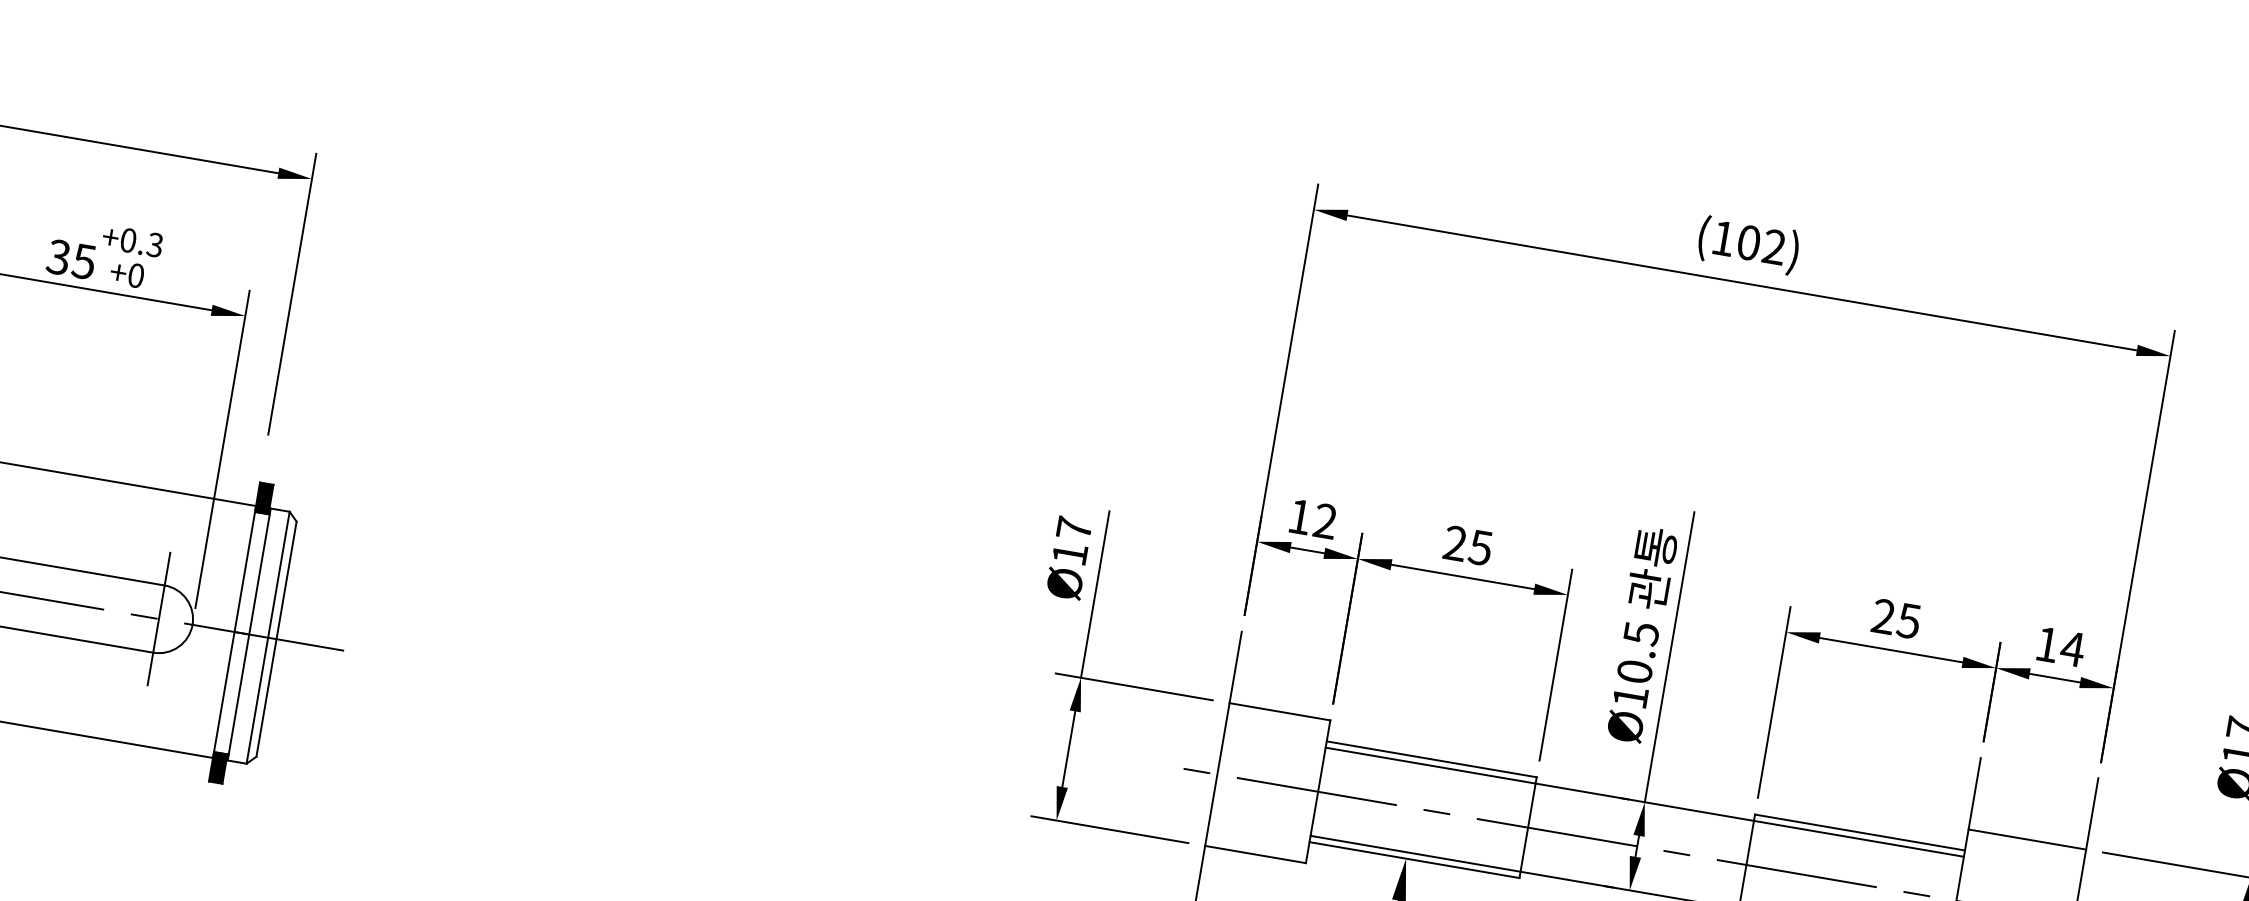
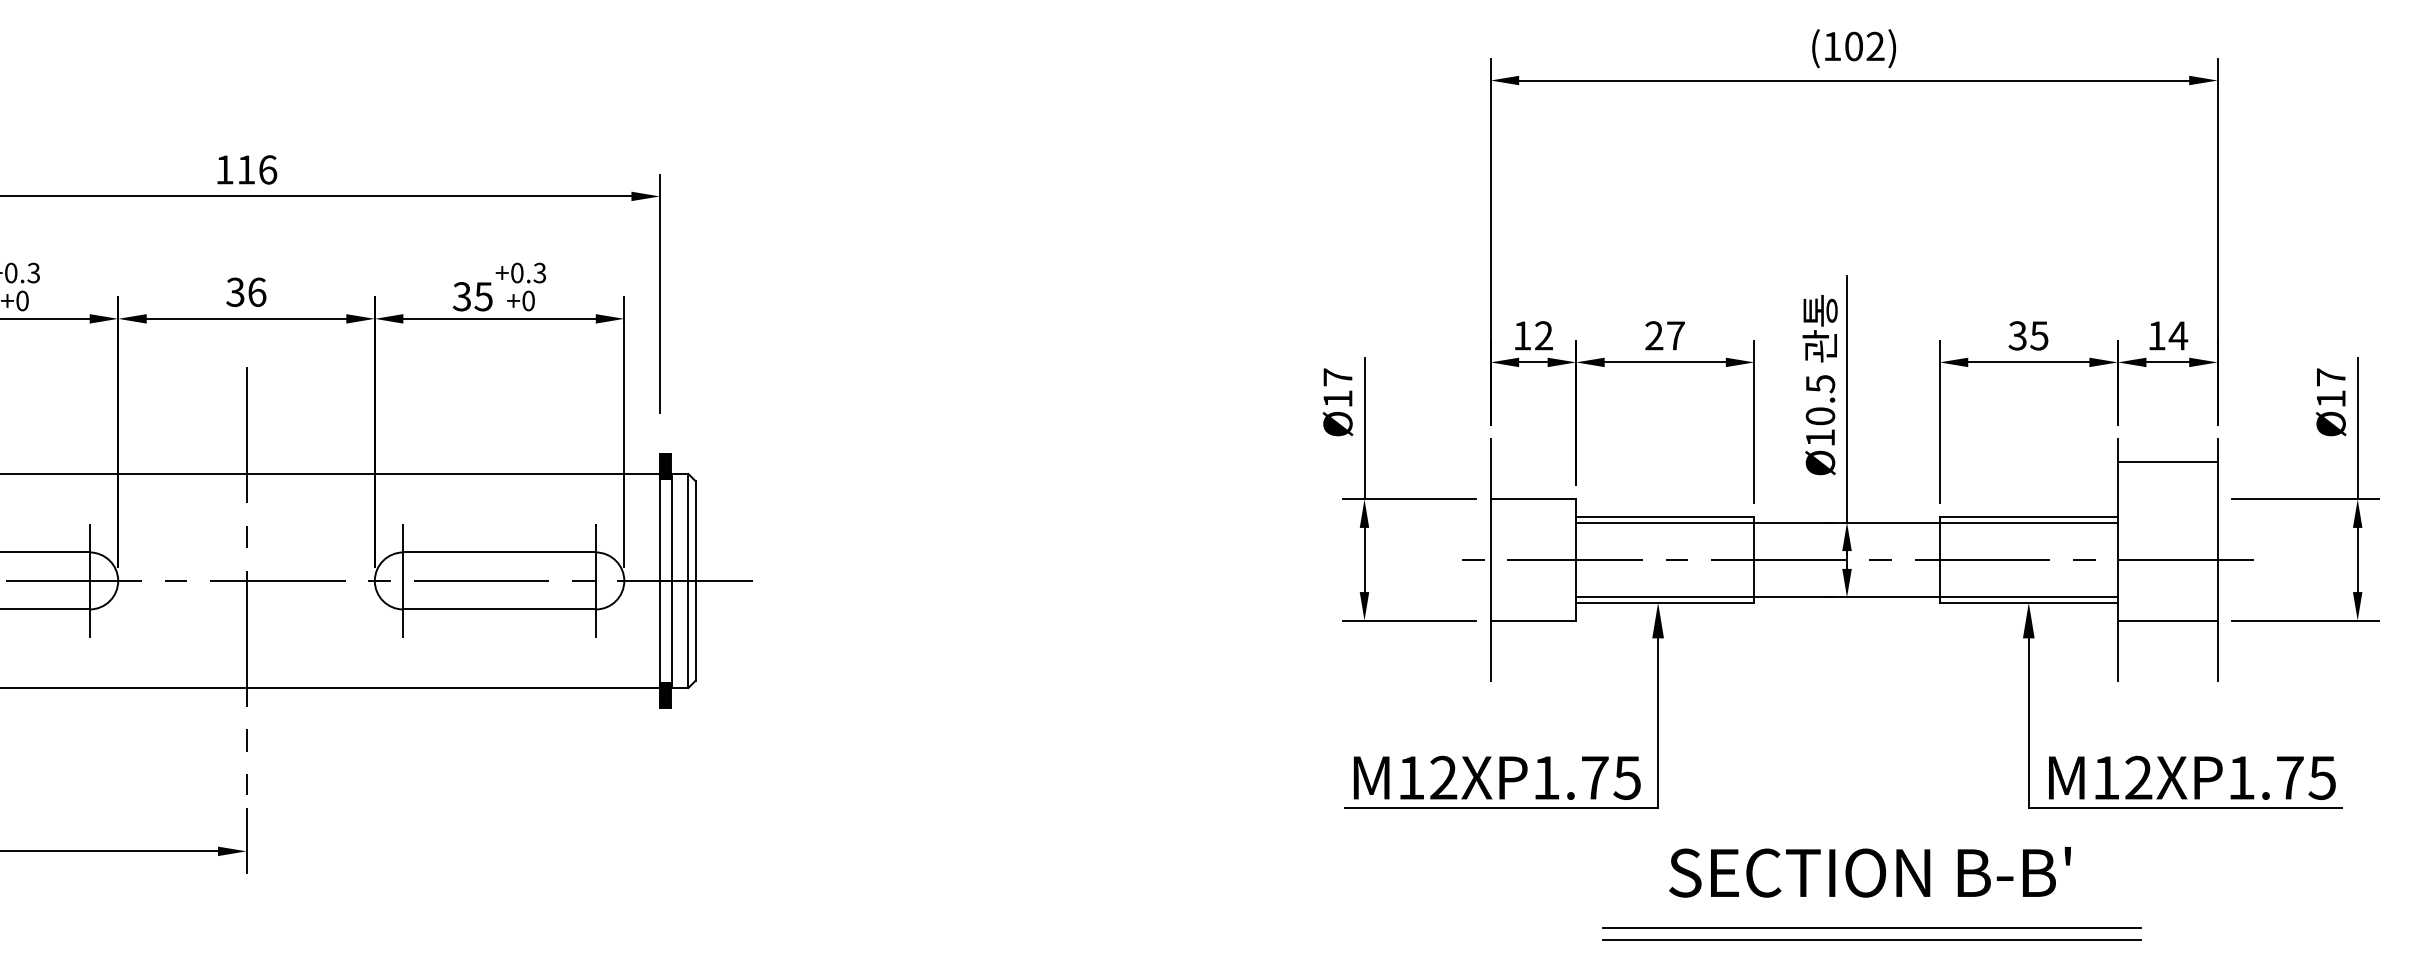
text: (1480, 547) -> (1675, 335), 25 -> 27
text: (1883, 616) -> (2017, 335), 25 -> 35
line: (2026, 839) -> (2167, 462), moved

